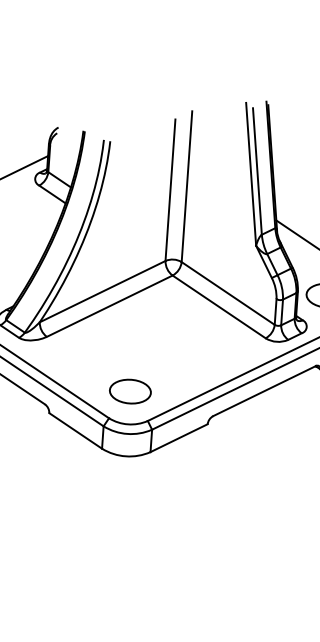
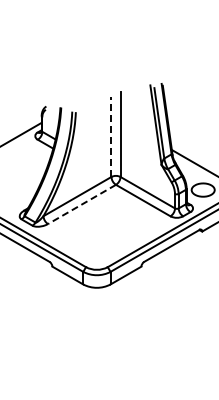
line: (170, 190) -> (111, 137), solid -> dashed
line: (108, 306) -> (81, 204), solid -> dashed
part: (129, 389) -> (96, 250), removed

